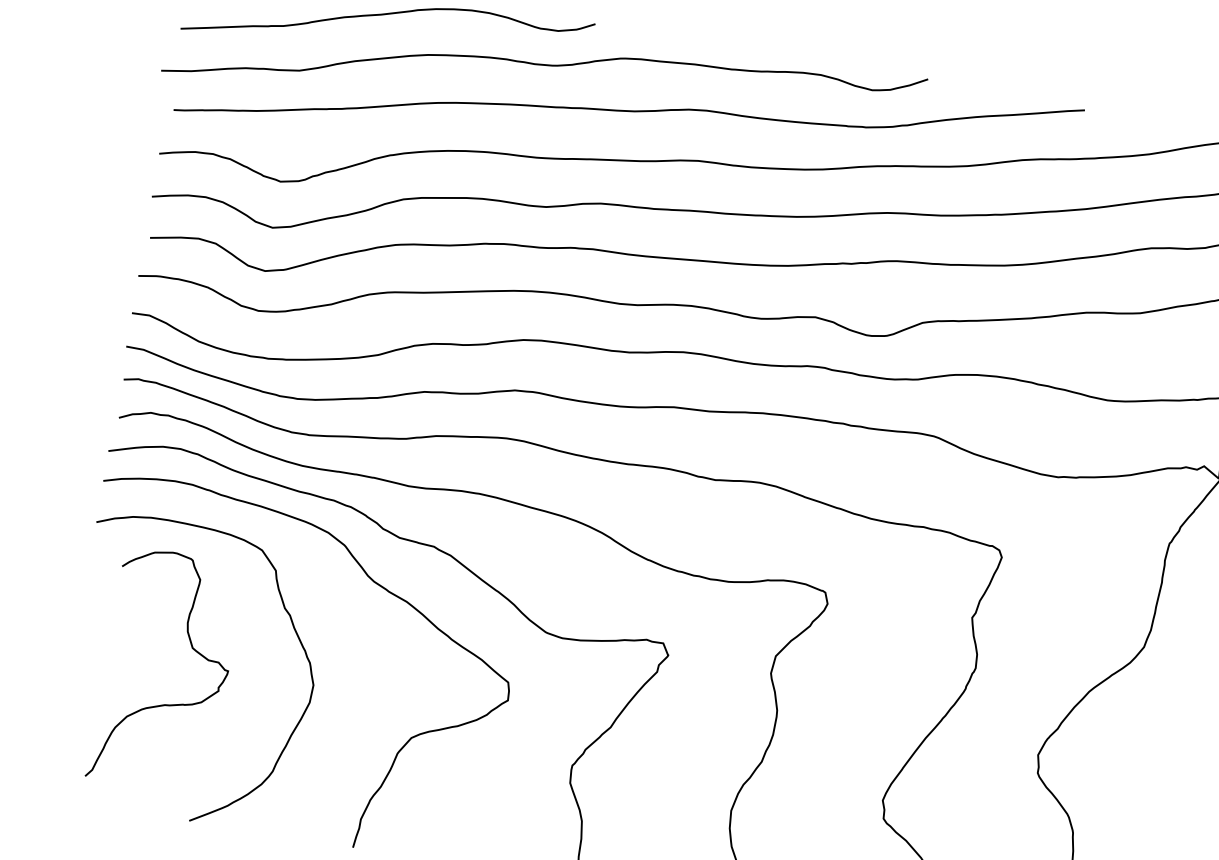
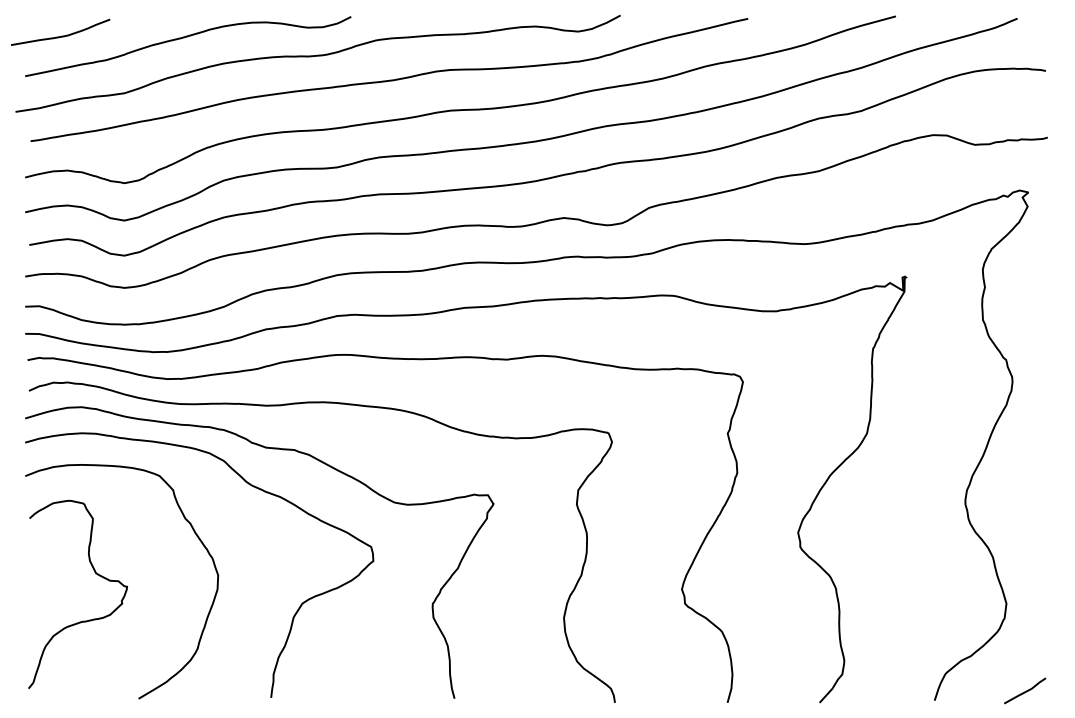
curve: (167, 703) -> (83, 620), moved

